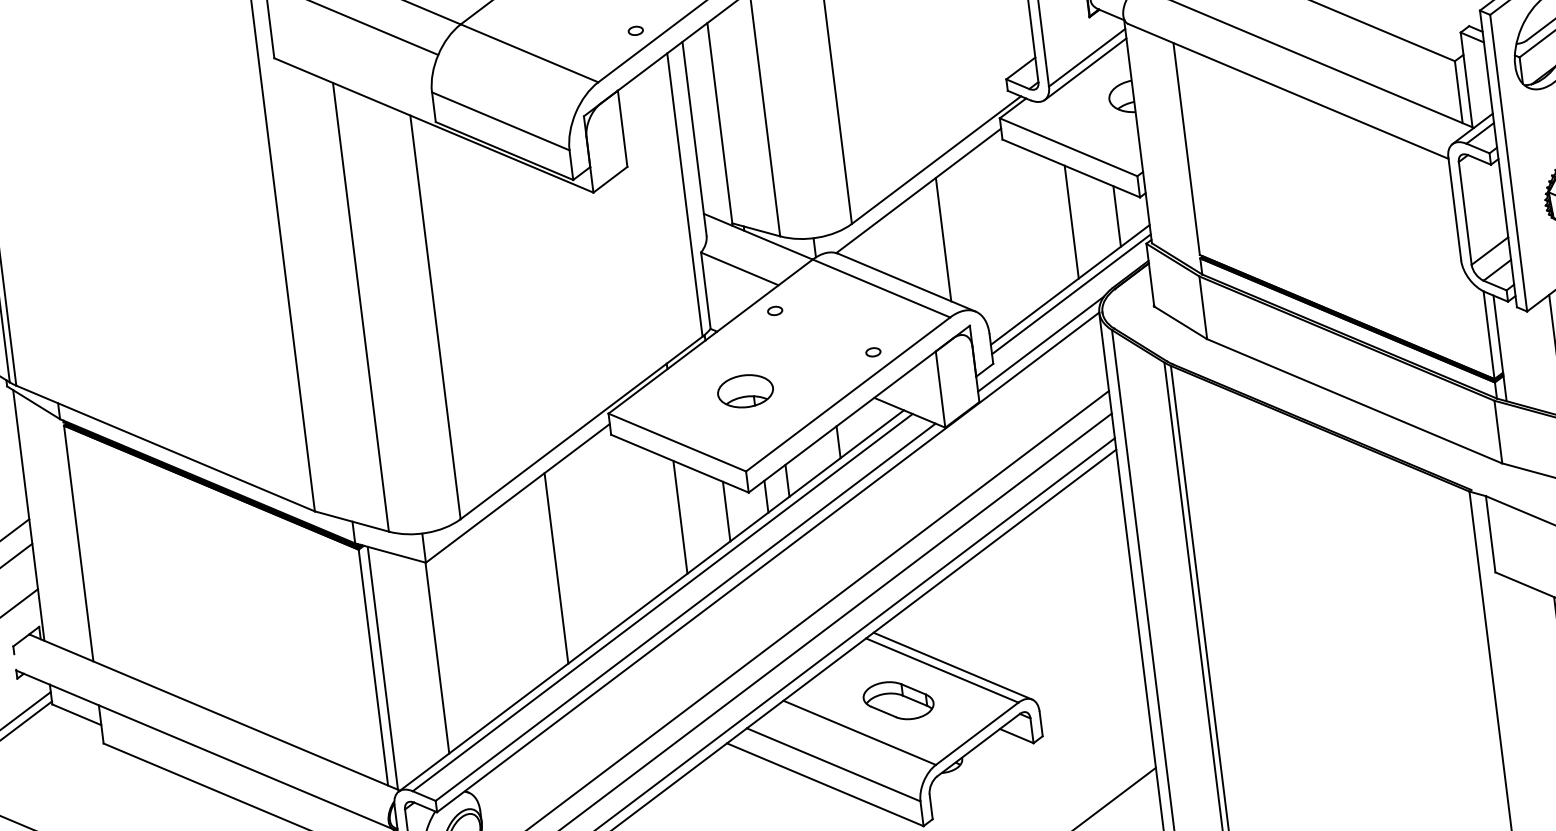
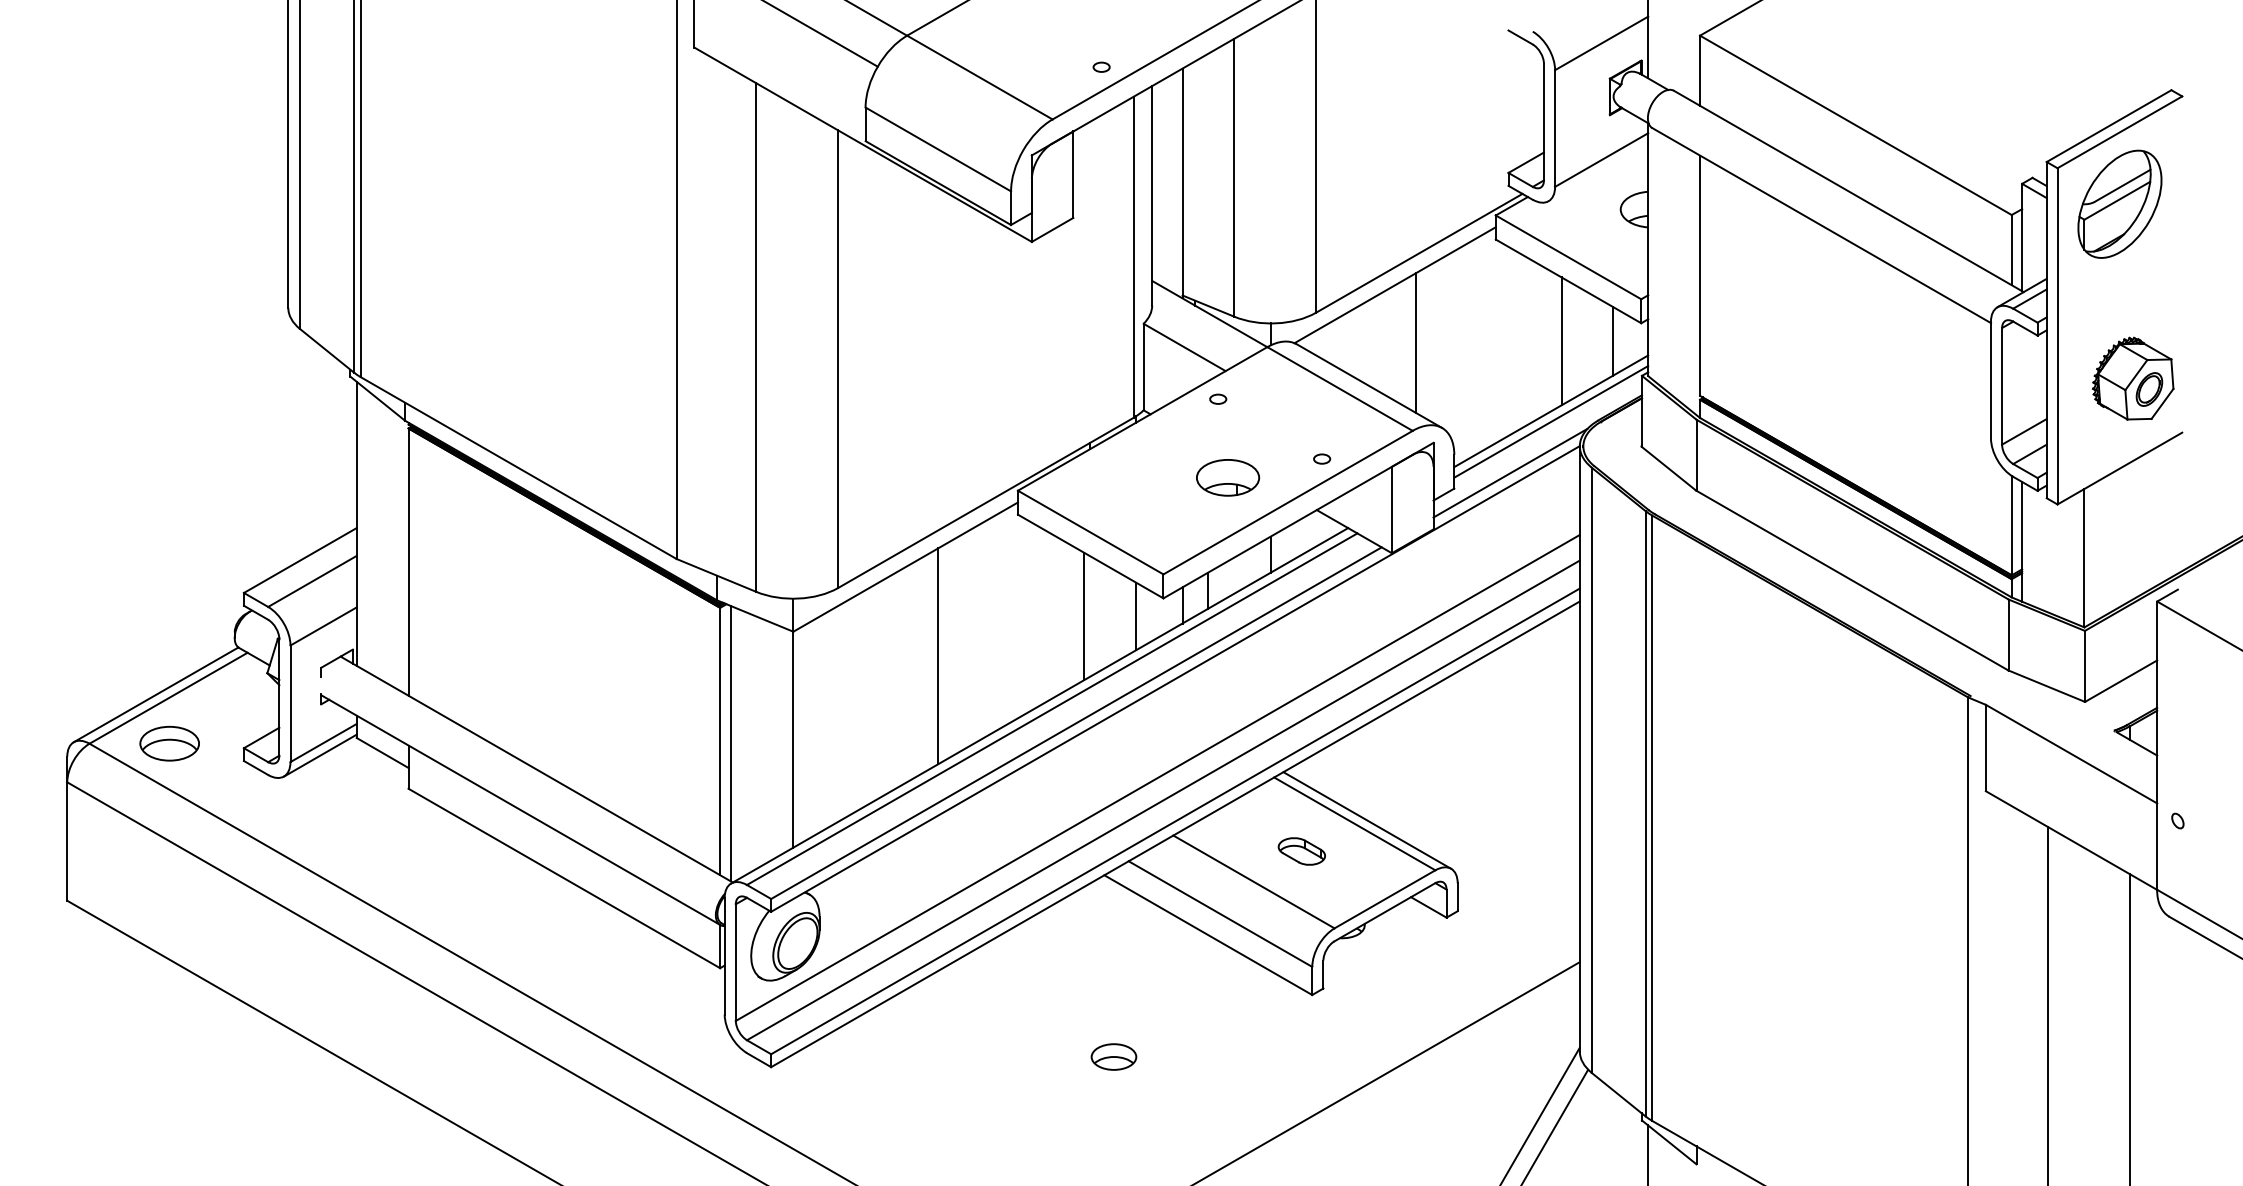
line: (1085, 69) -> (1598, 172), removed
part: (745, 390) -> (1228, 477), moved
part: (898, 700) -> (1301, 851), size x0.6

